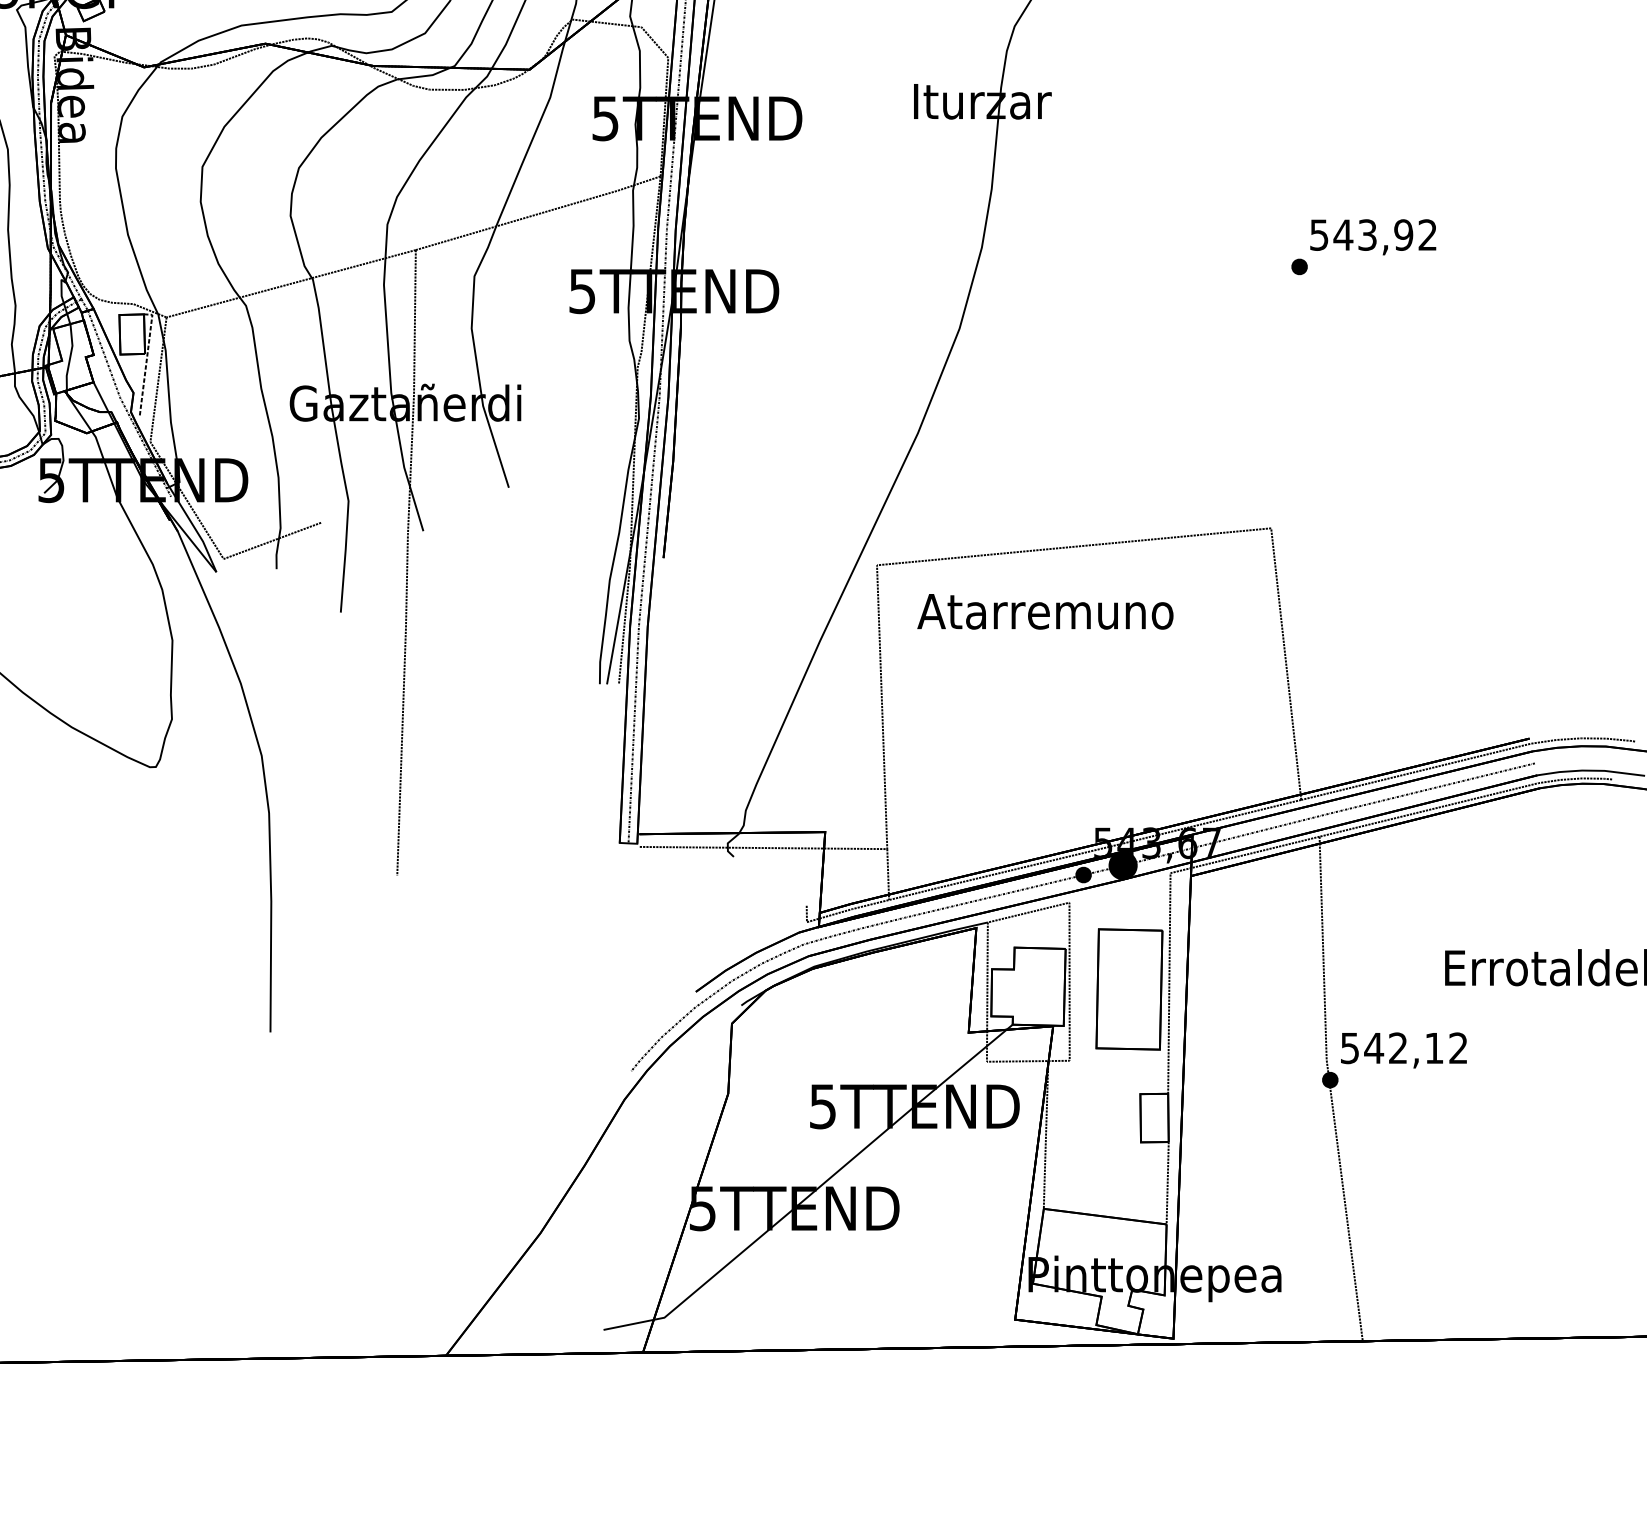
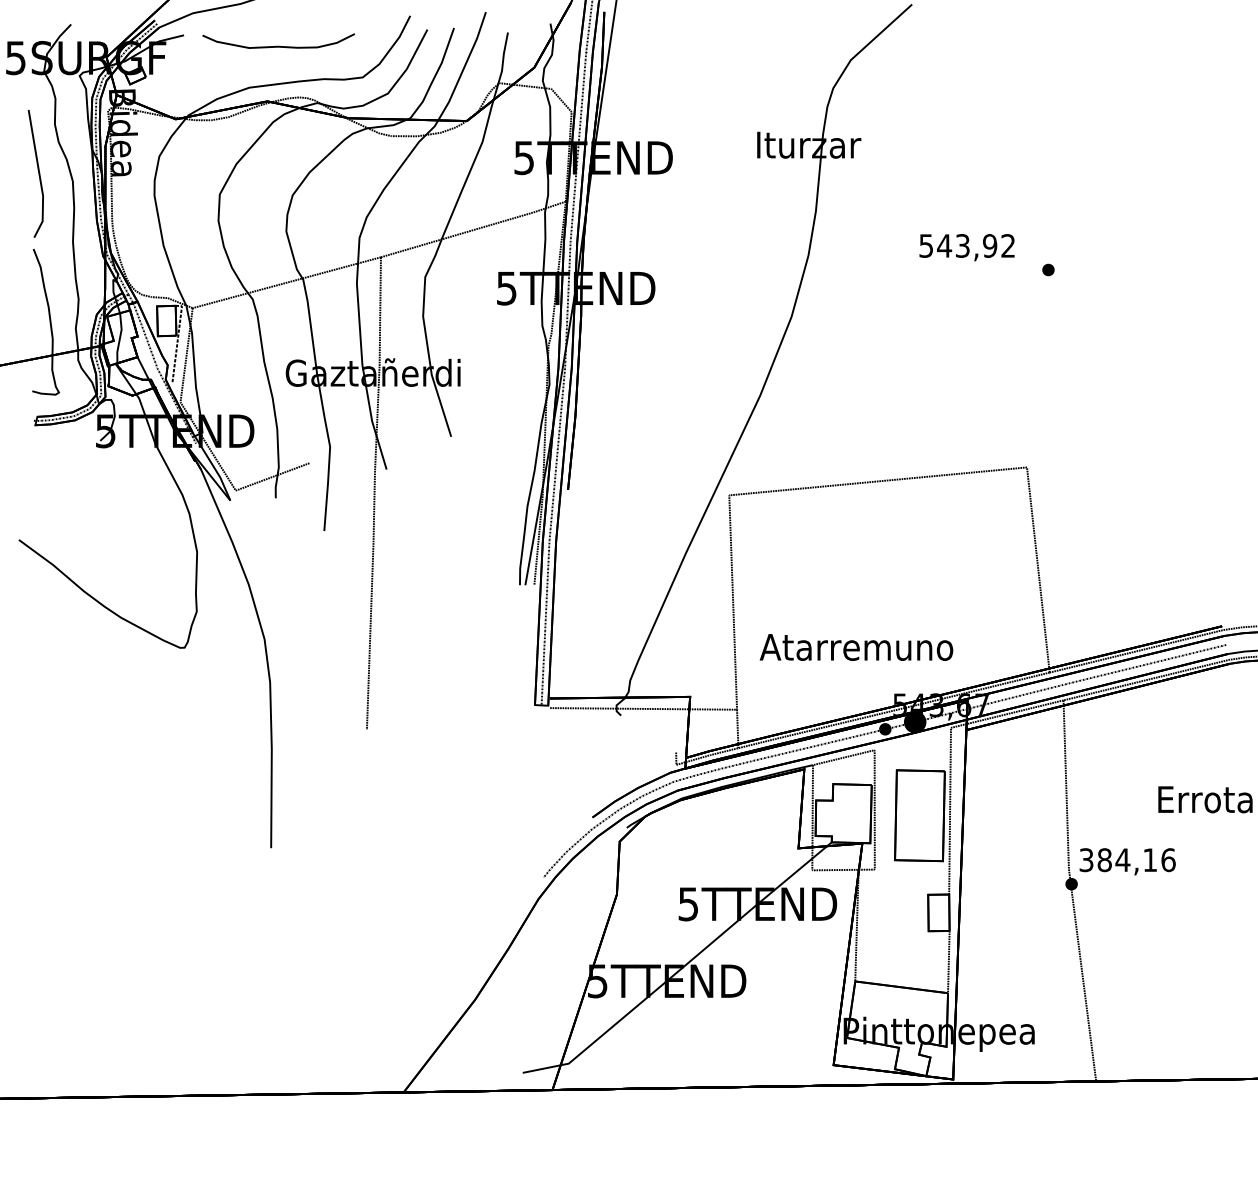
text: (1372, 237) -> (966, 247), moved
text: (1045, 611) -> (856, 647), moved
text: (1404, 1048) -> (1127, 860), 542,12 -> 384,16

